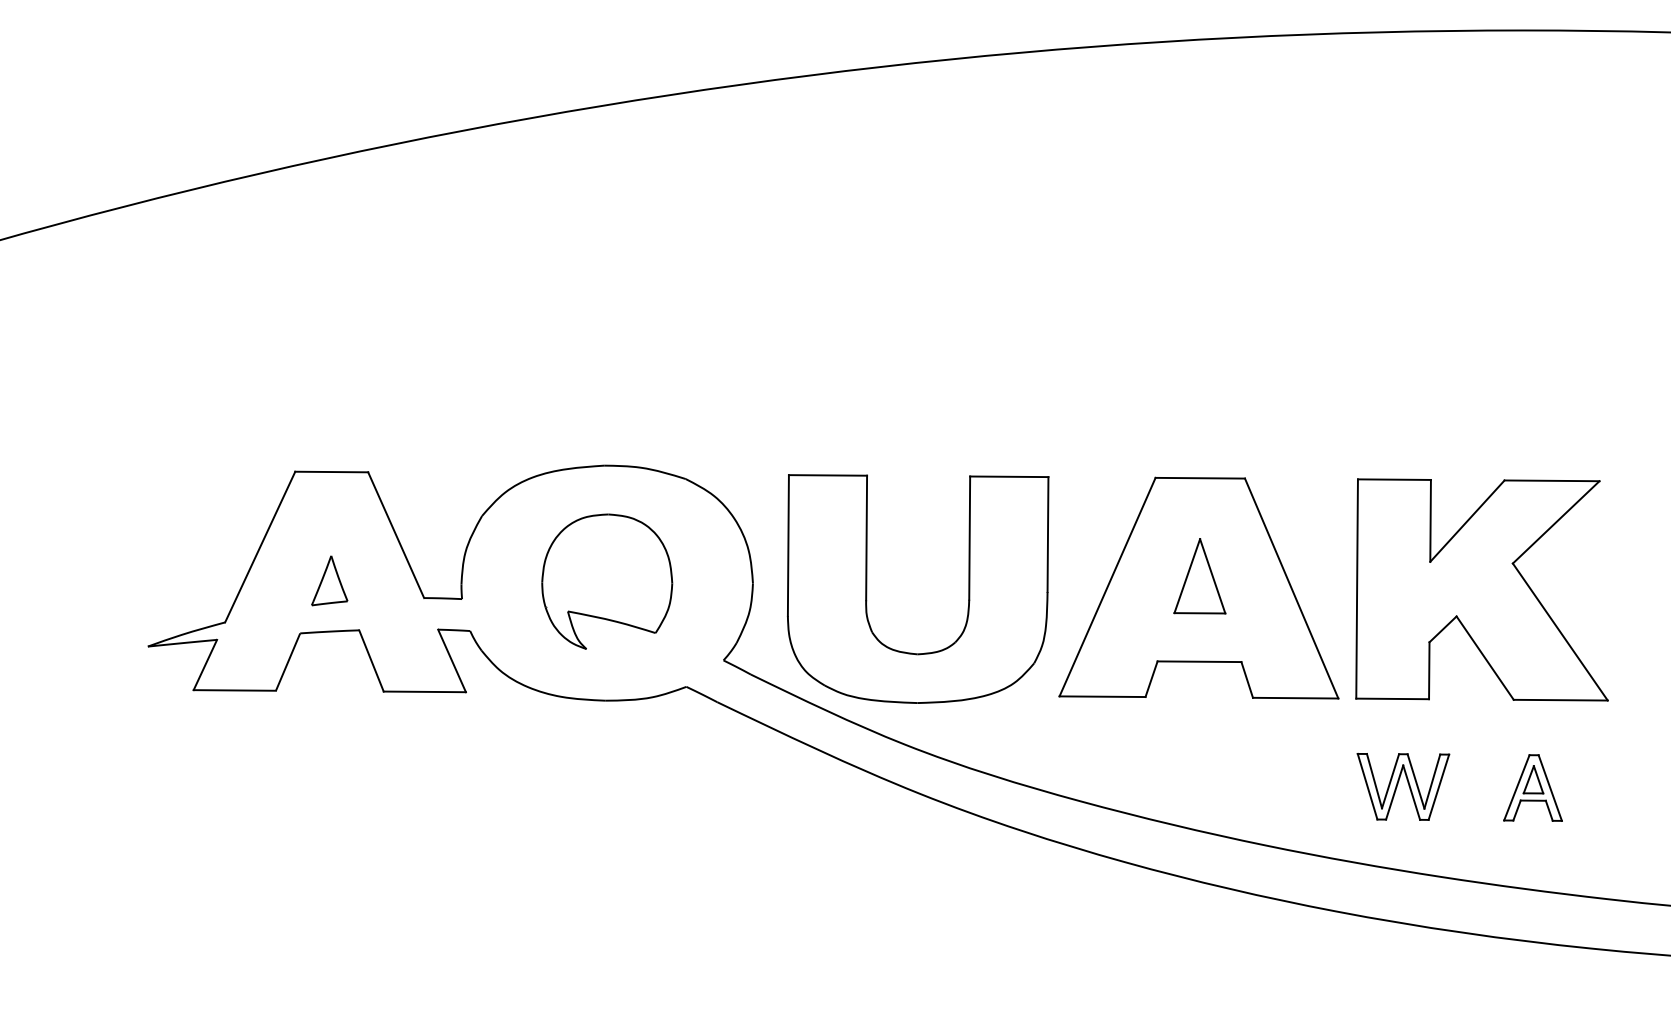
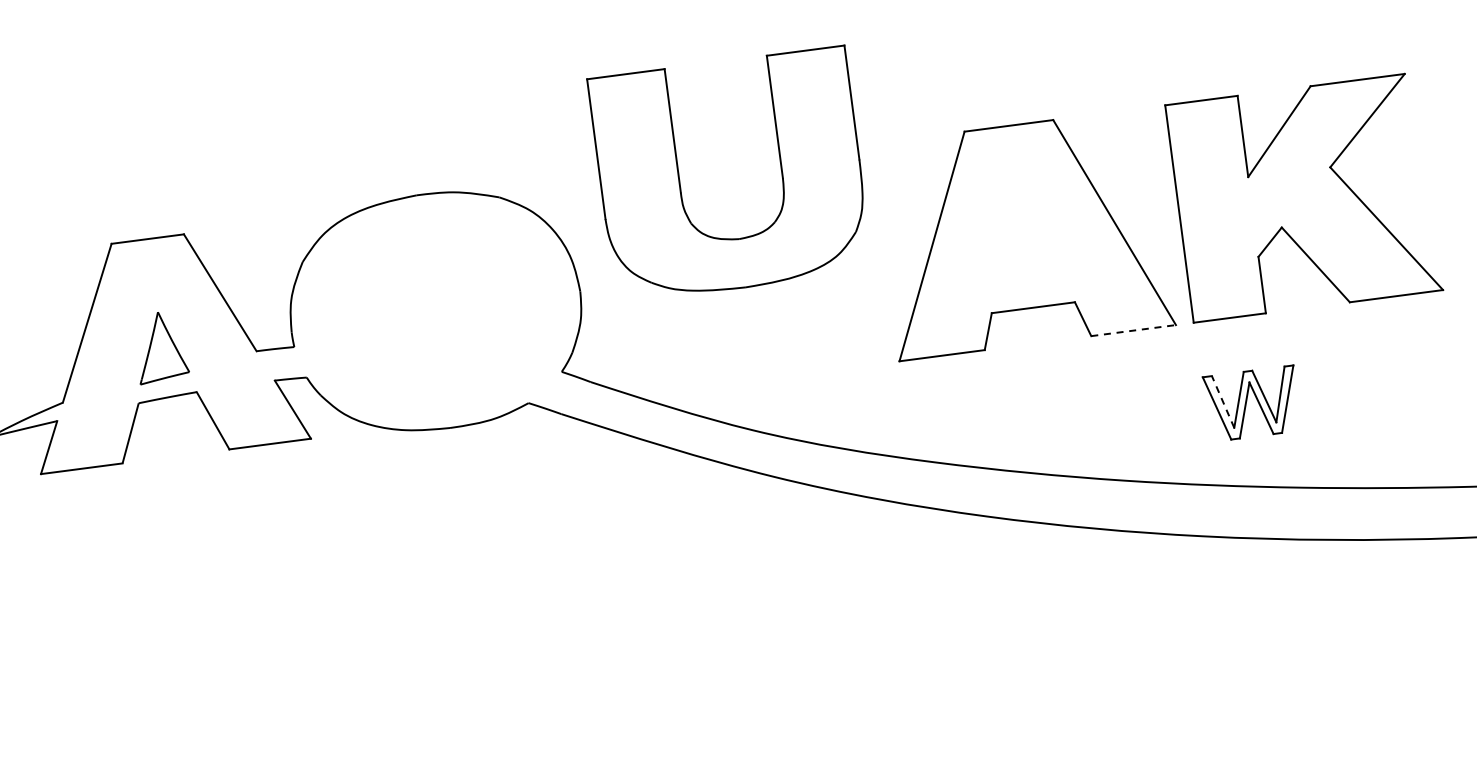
part: (1199, 576) -> (1021, 223), removed
part: (329, 580) -> (160, 346), size x1.4
part: (607, 581) -> (435, 309), removed
part: (968, 588) -> (780, 166), moved
line: (1295, 698) -> (1133, 330), solid -> dashed
line: (1374, 780) -> (1223, 401), solid -> dashed
part: (1532, 787) -> (1380, 386), removed

